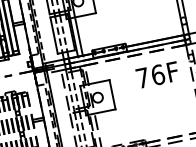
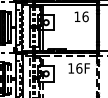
text: (143, 78) -> (71, 68), 76F -> 16F

